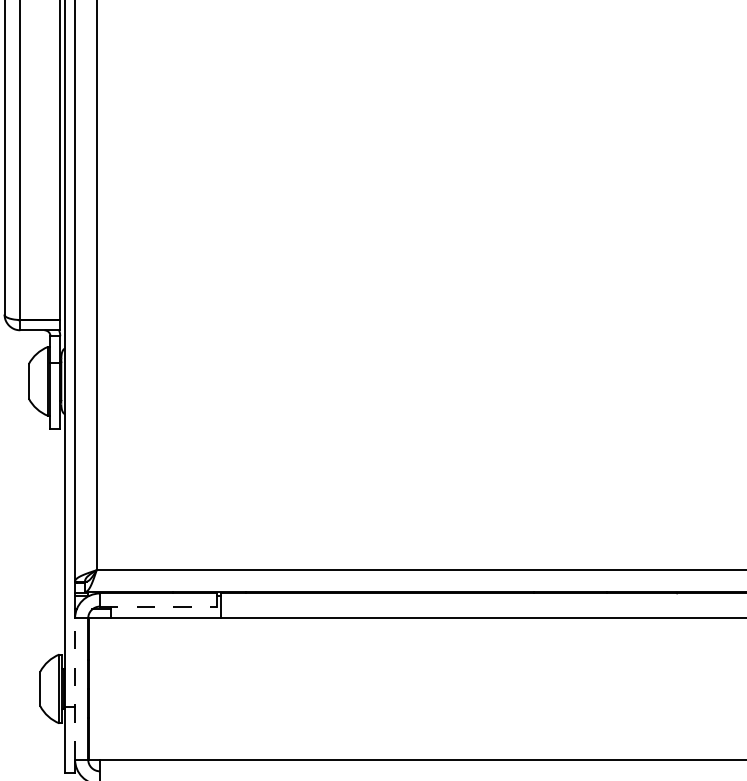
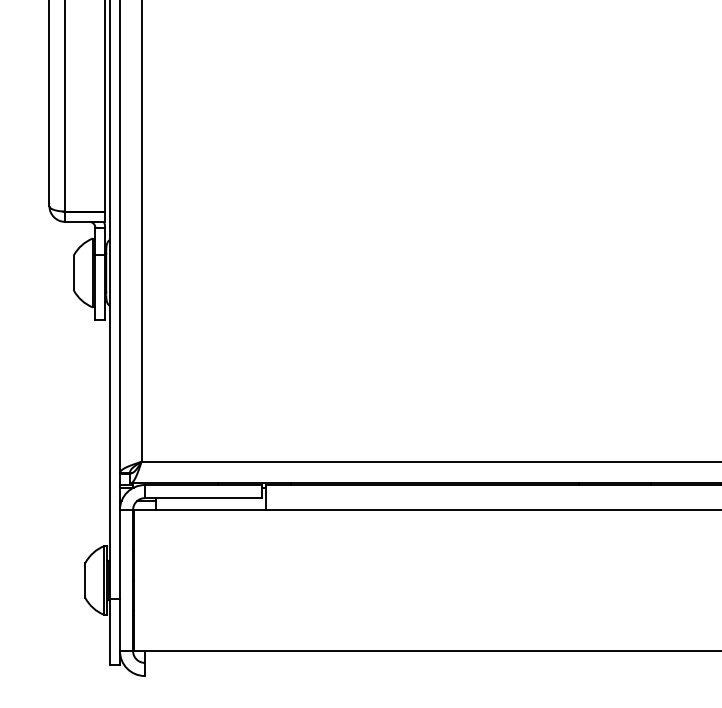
line: (158, 606) -> (203, 498), dashed -> solid
line: (75, 688) -> (120, 580), dashed -> solid

